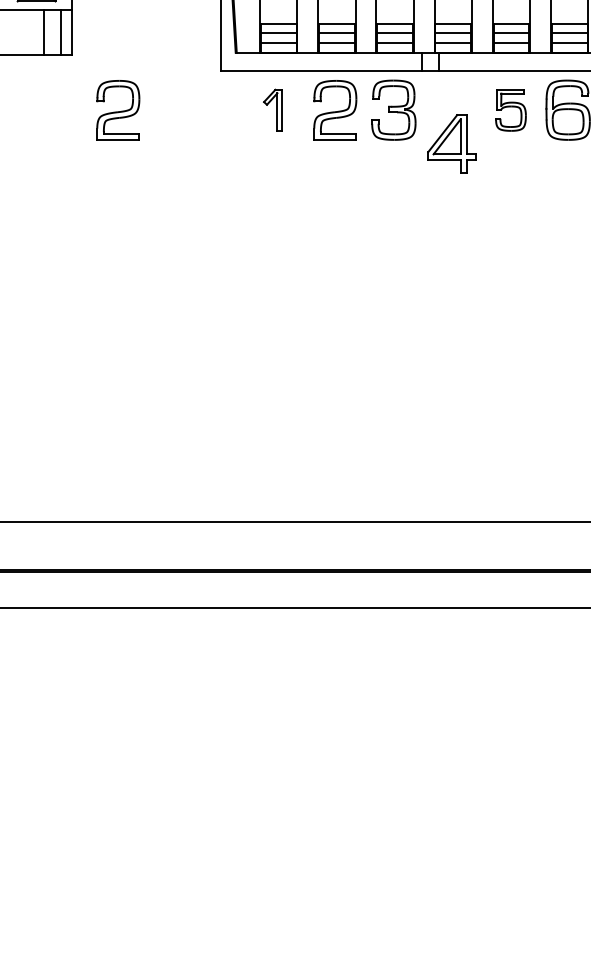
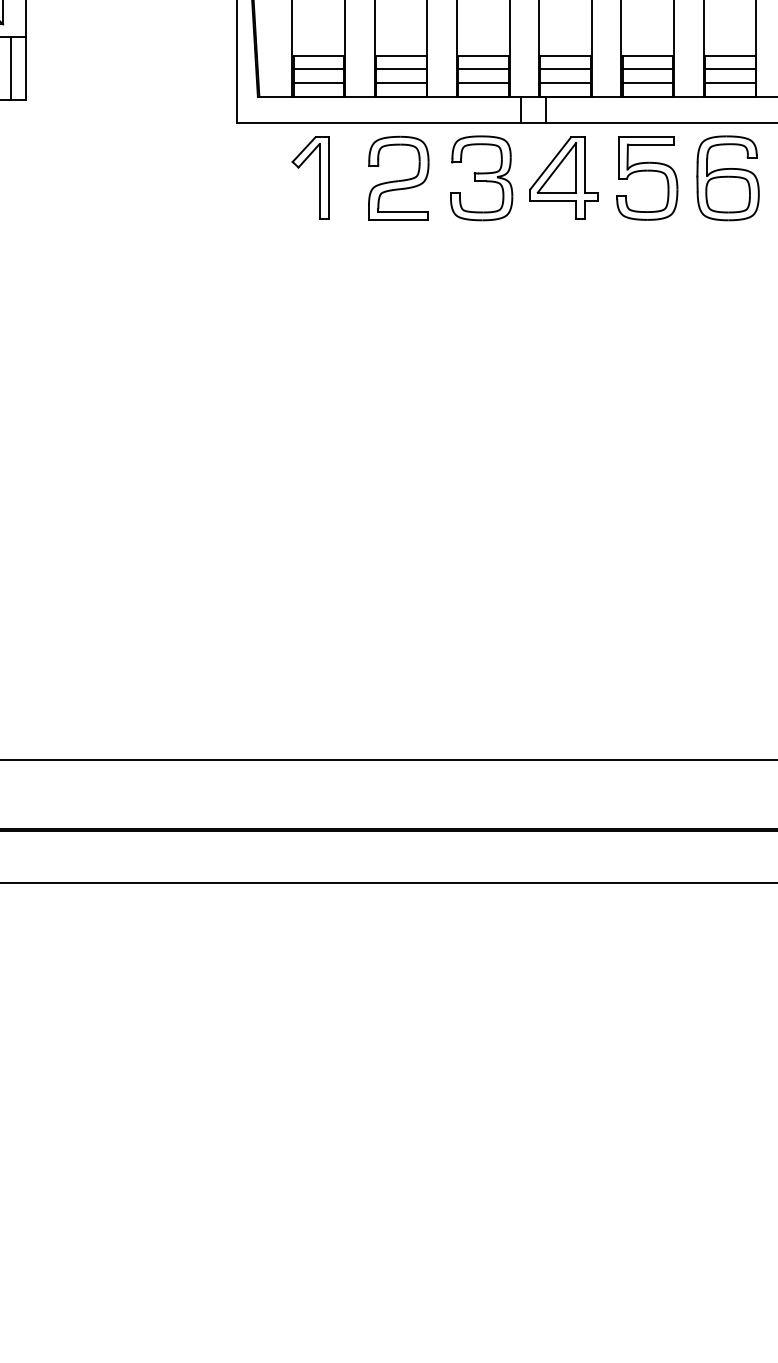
part: (272, 109) -> (309, 177), size x1.43
part: (118, 110) -> (92, 178), removed
part: (510, 110) -> (646, 178), size x1.43
part: (451, 143) -> (563, 177), moved

